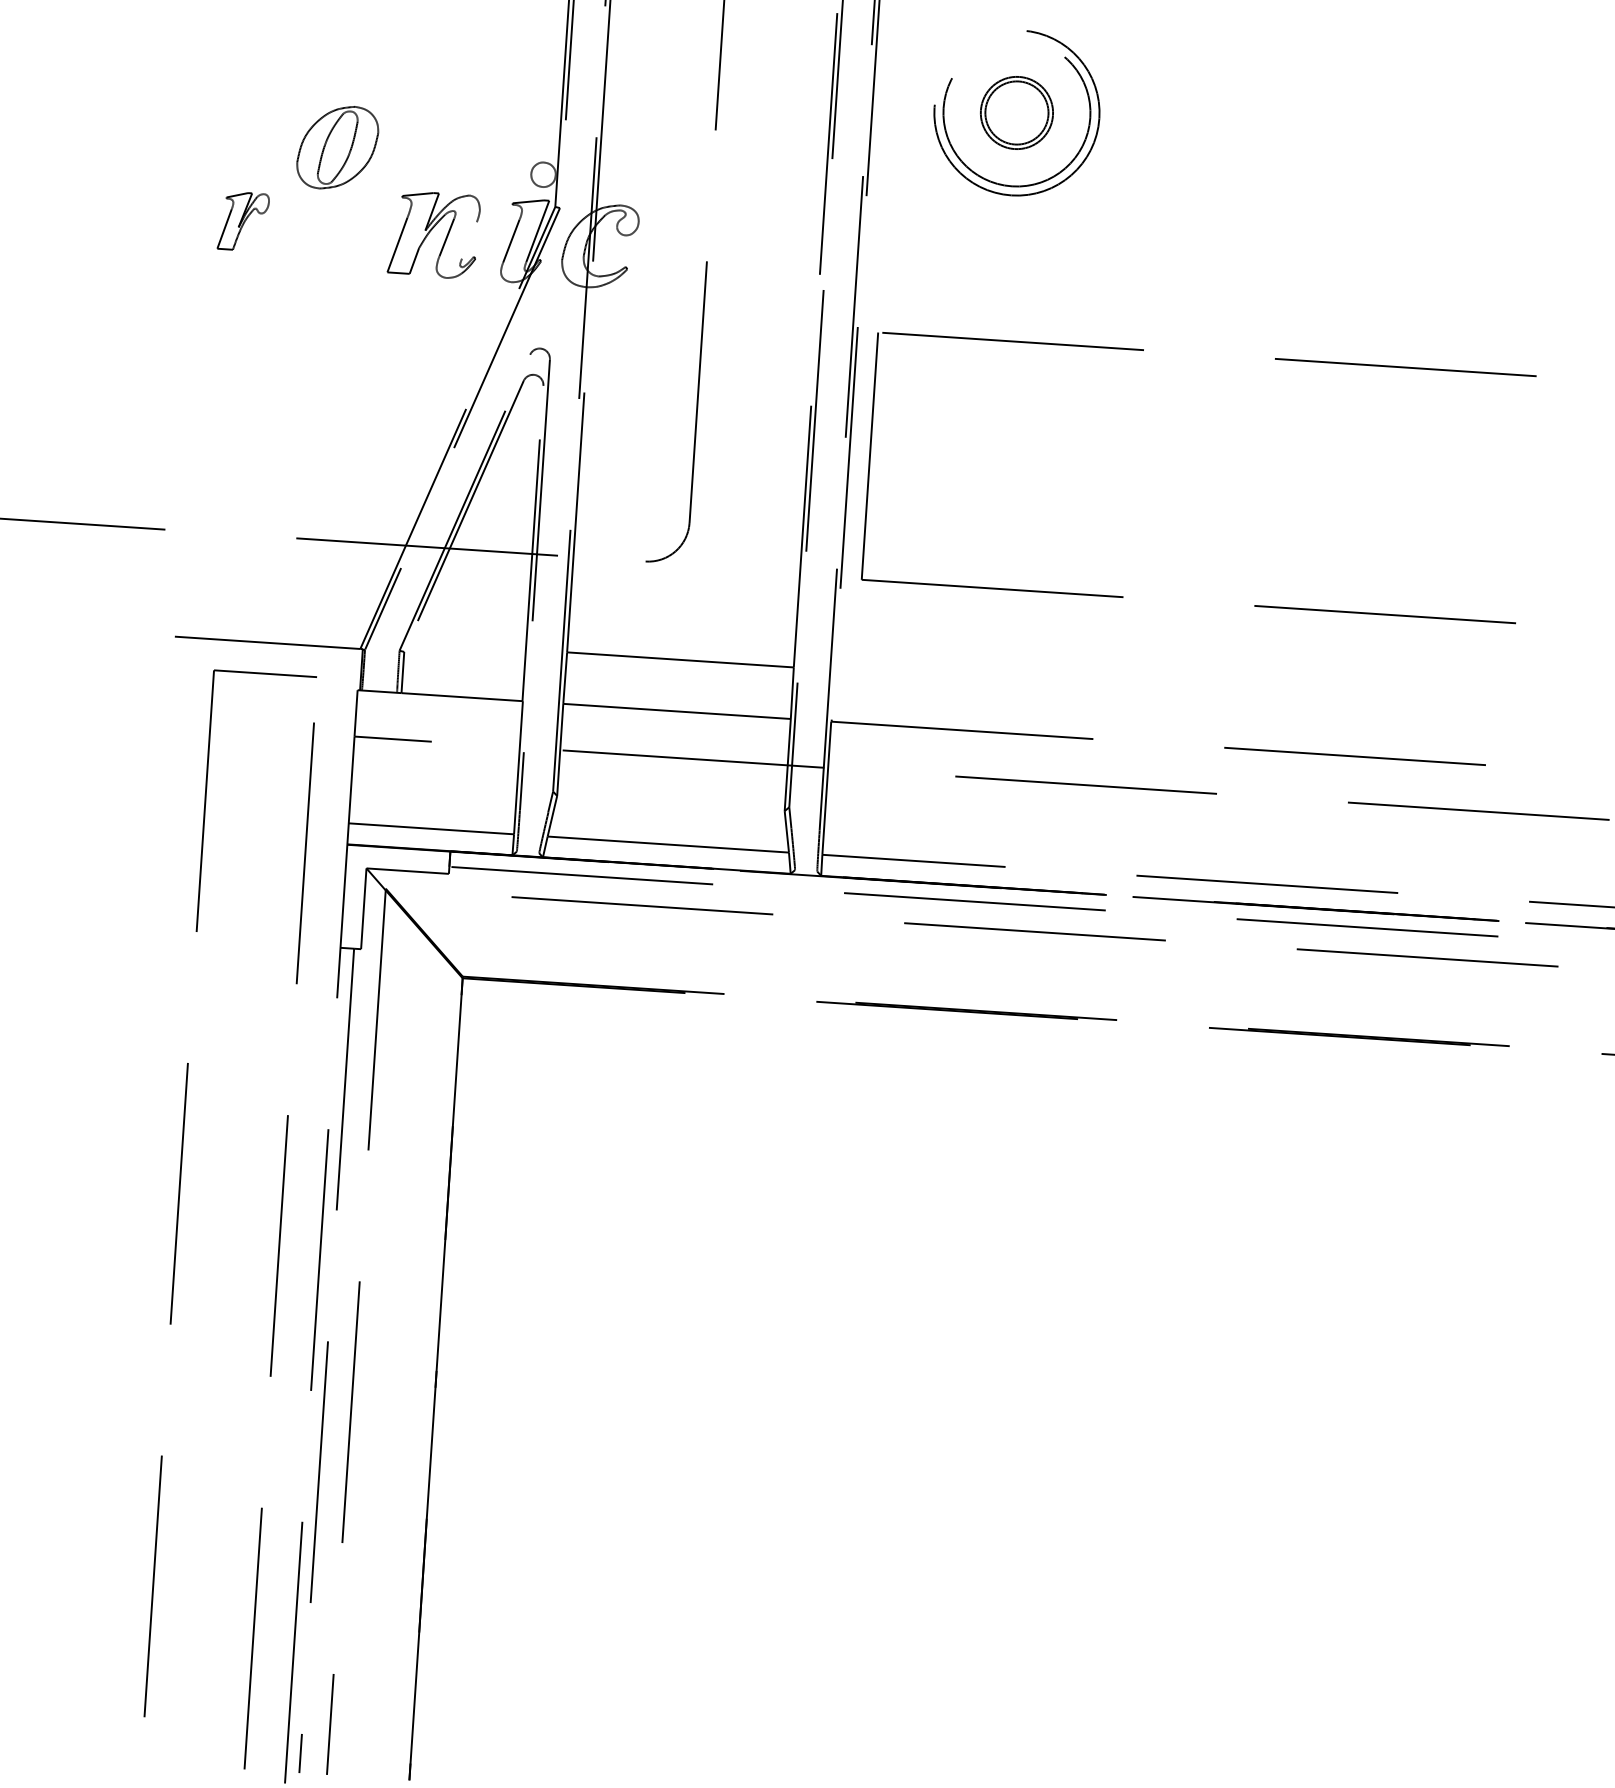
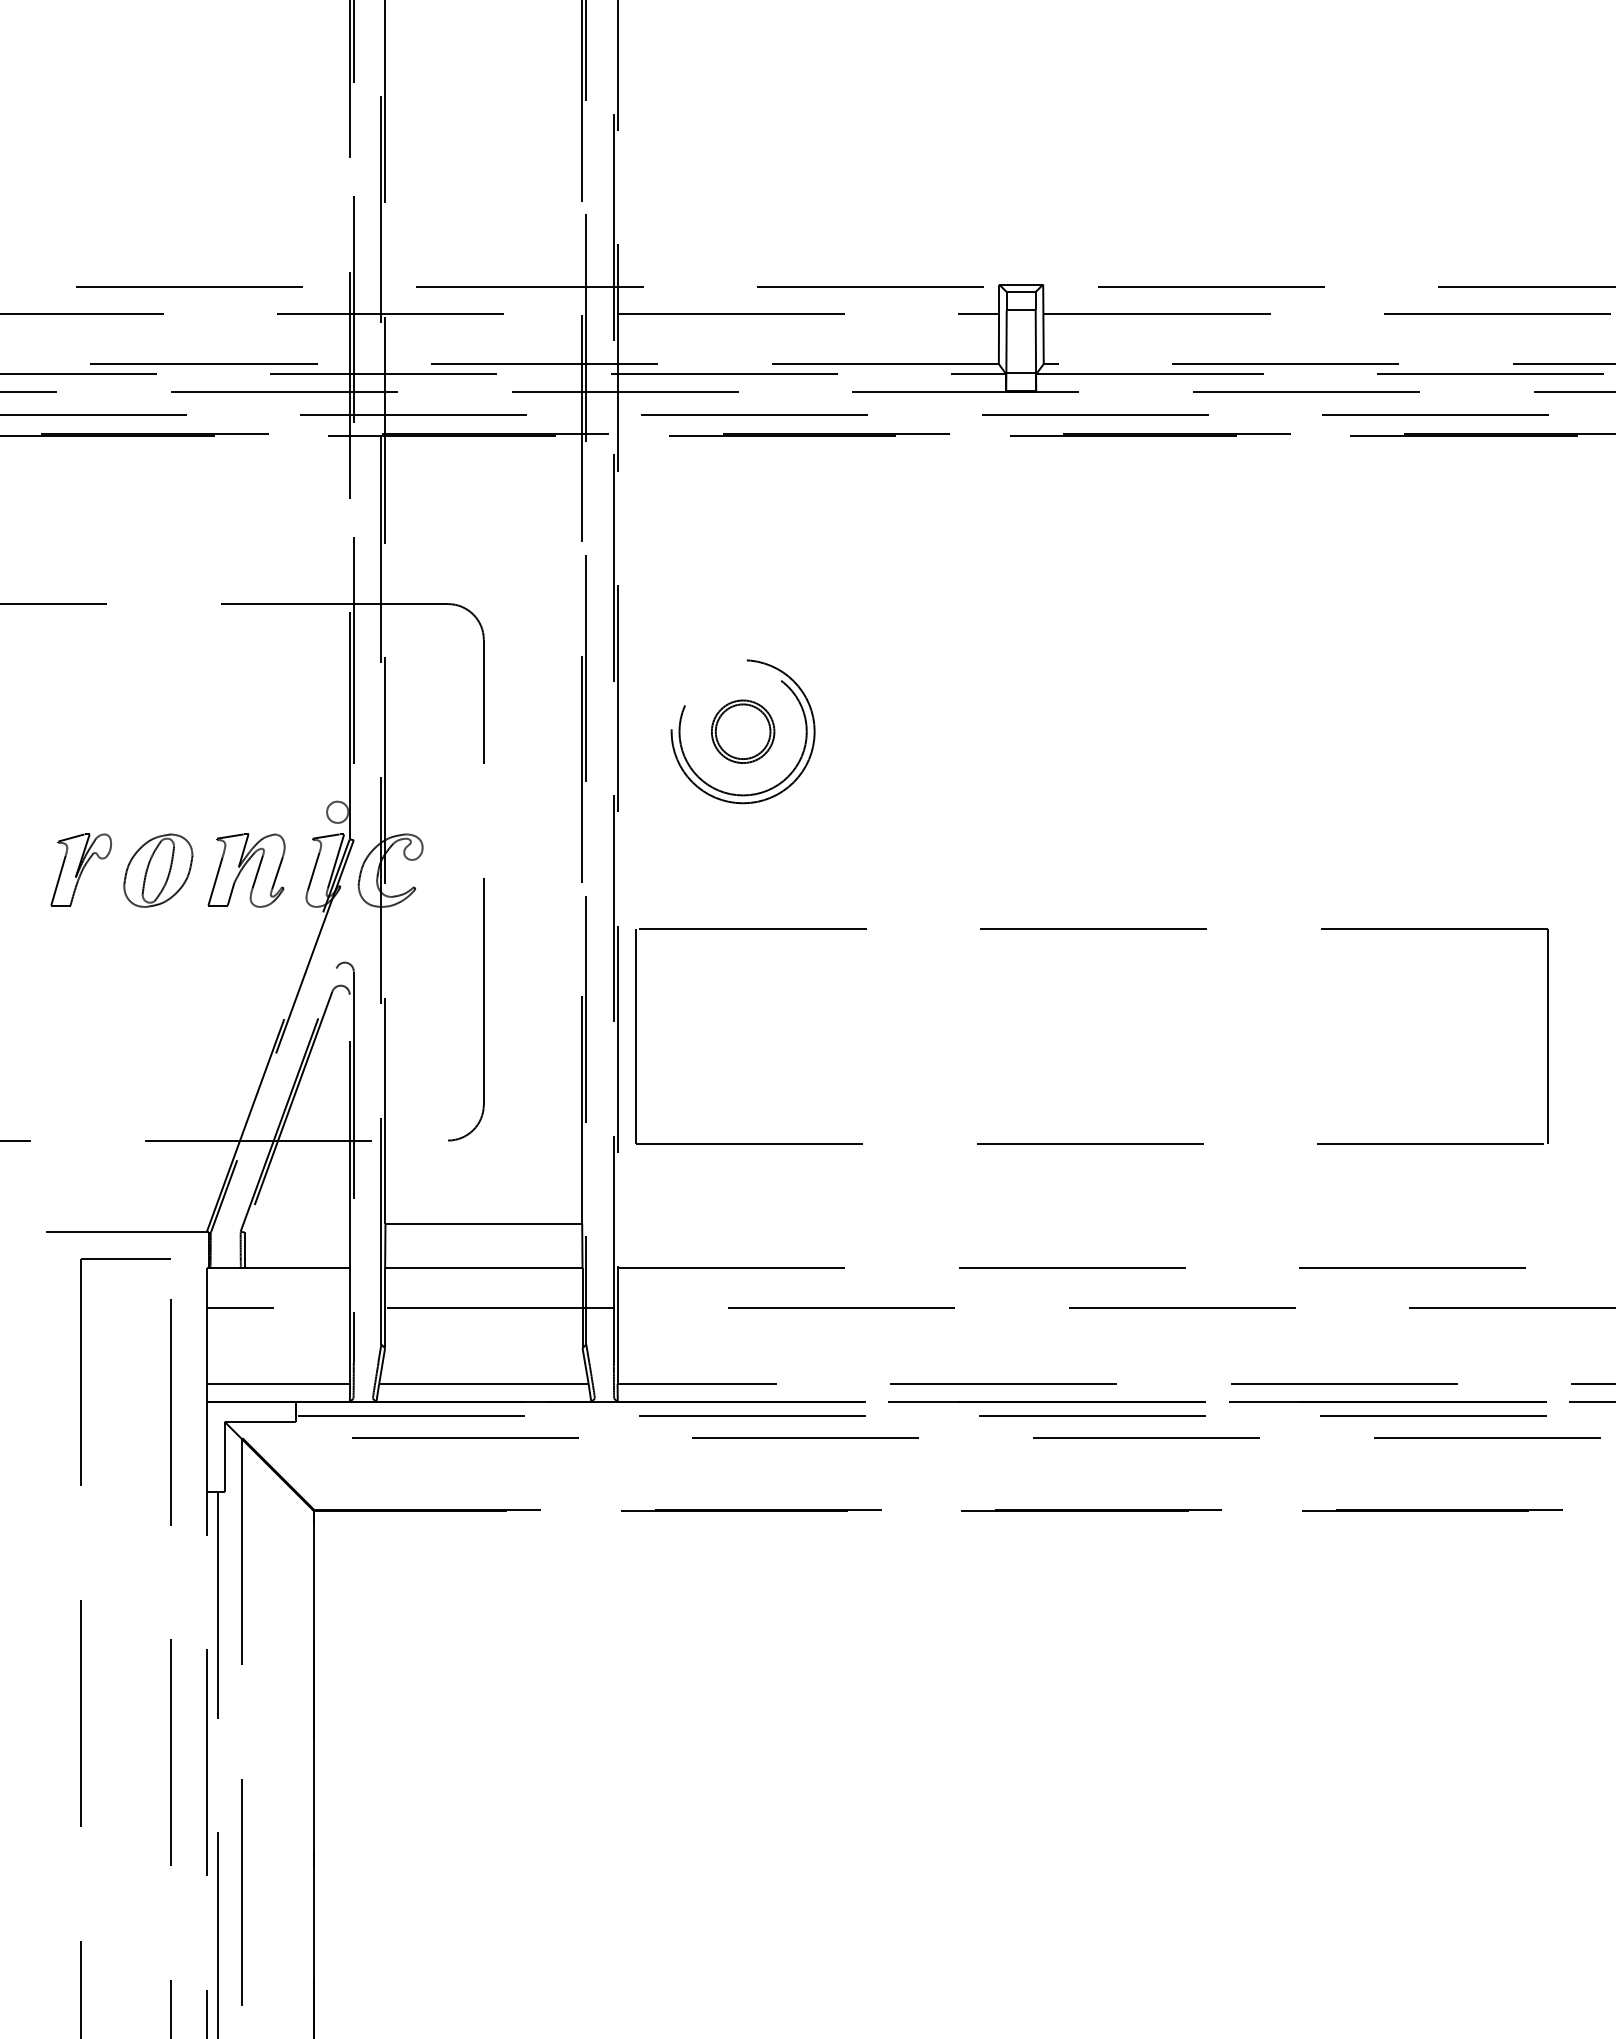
part: (337, 147) -> (158, 870), moved
part: (242, 221) -> (80, 869), size x1.43
line: (469, 240) -> (277, 873), added

